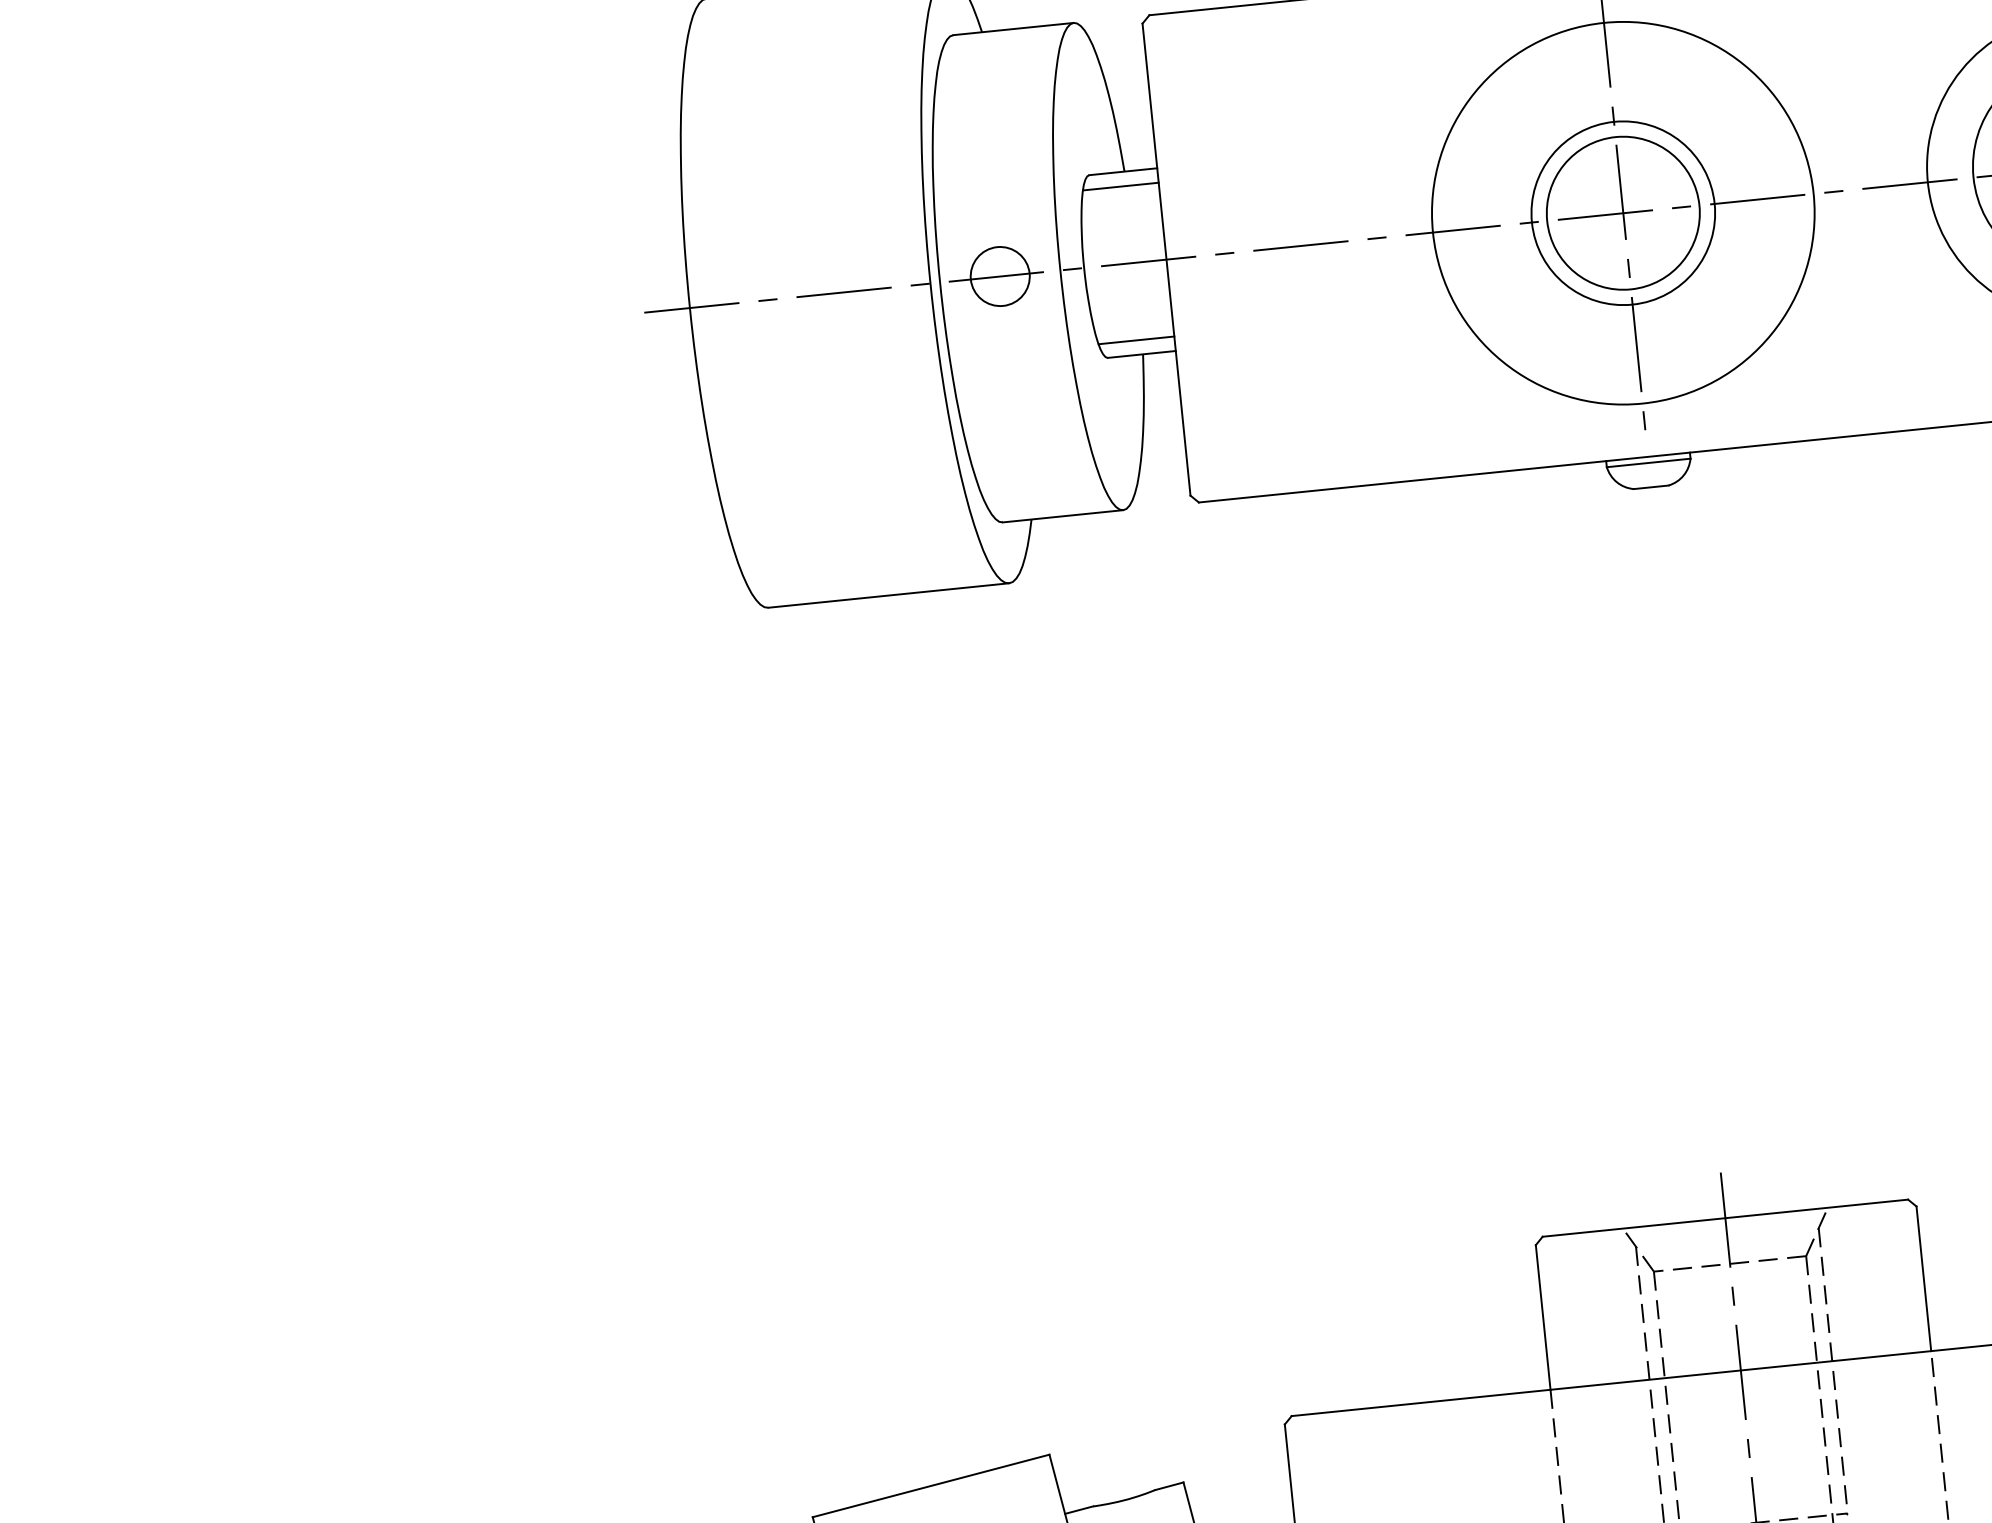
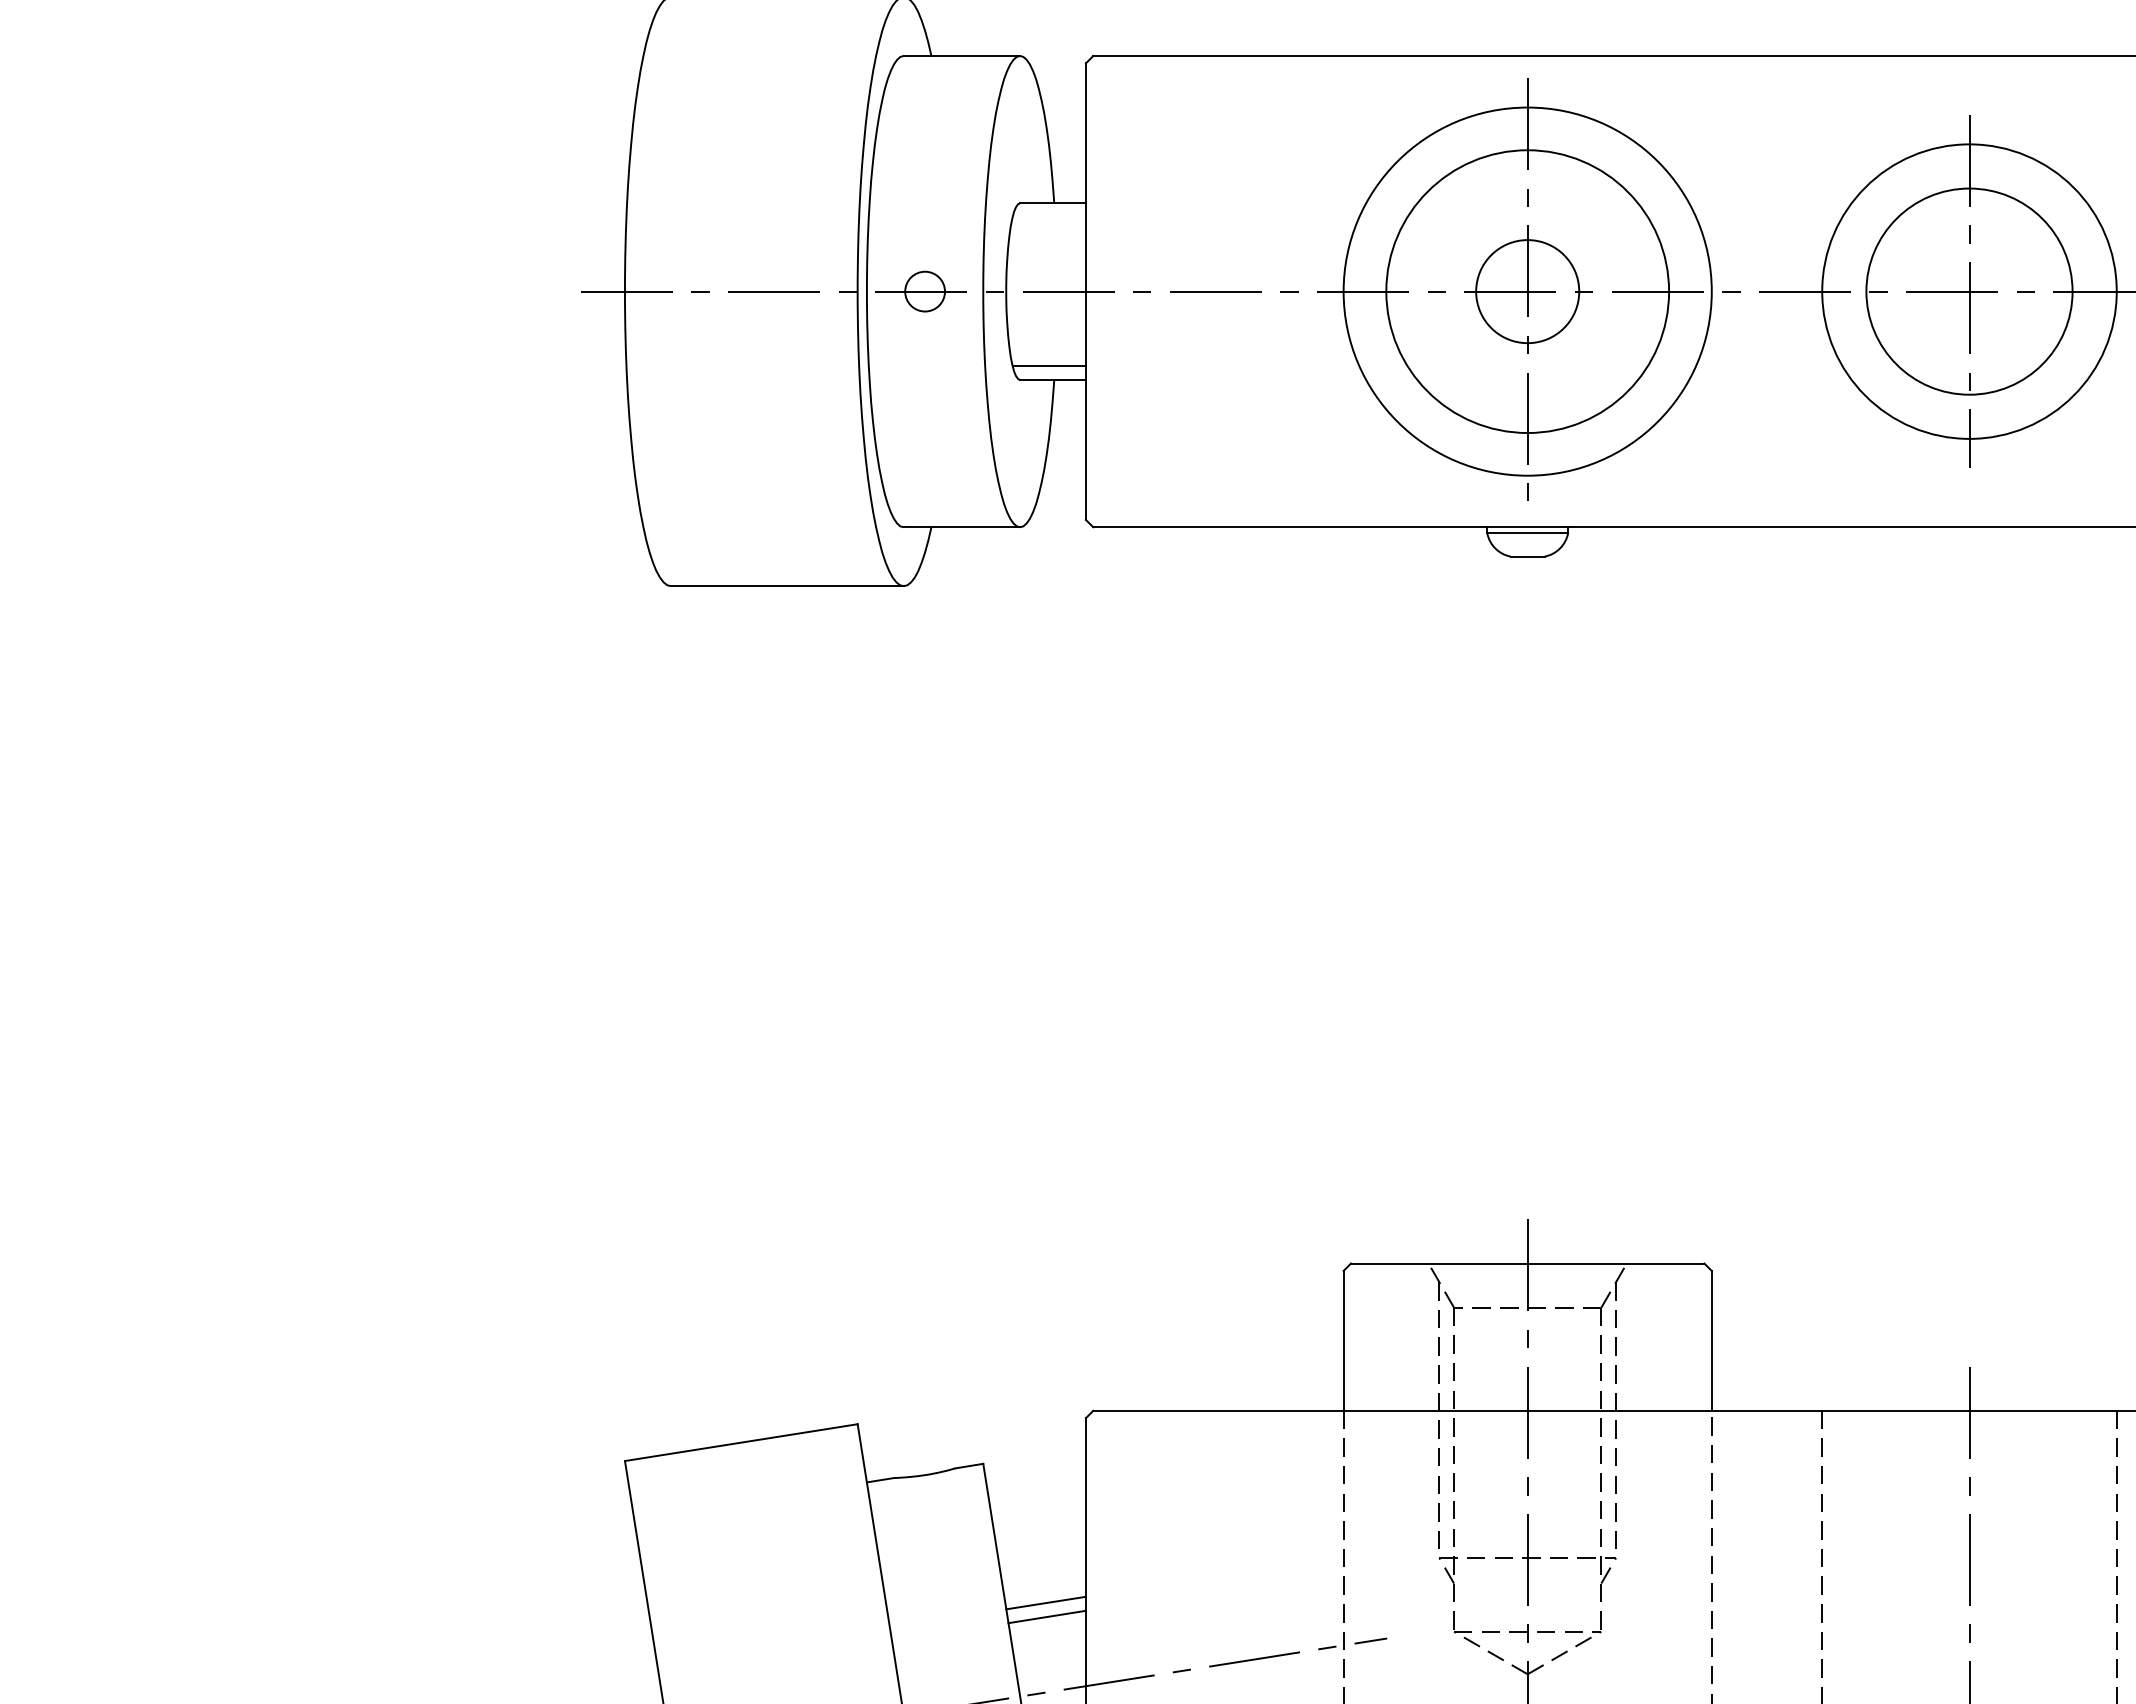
line: (1120, 186) -> (1048, 217), removed
circle: (1623, 213) -> (1527, 291), size x0.7
circle: (1623, 213) -> (1527, 291), size x1.6
circle: (999, 276) -> (924, 291), size x0.7

